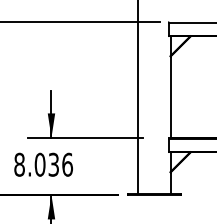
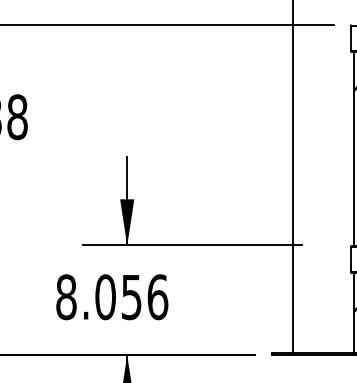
text: (53, 164) -> (131, 296), 8.036 -> 8.056

